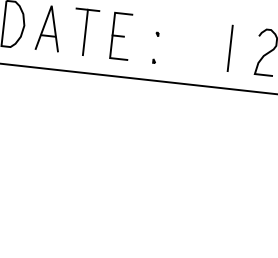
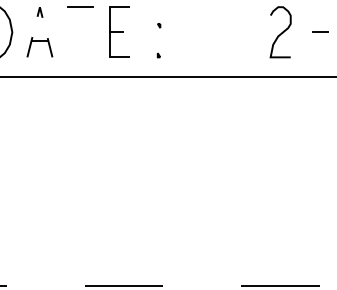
line: (51, 6) -> (39, 7), solid -> dashed
line: (85, 32) -> (80, 32), removed
line: (230, 48) -> (240, 32), removed

